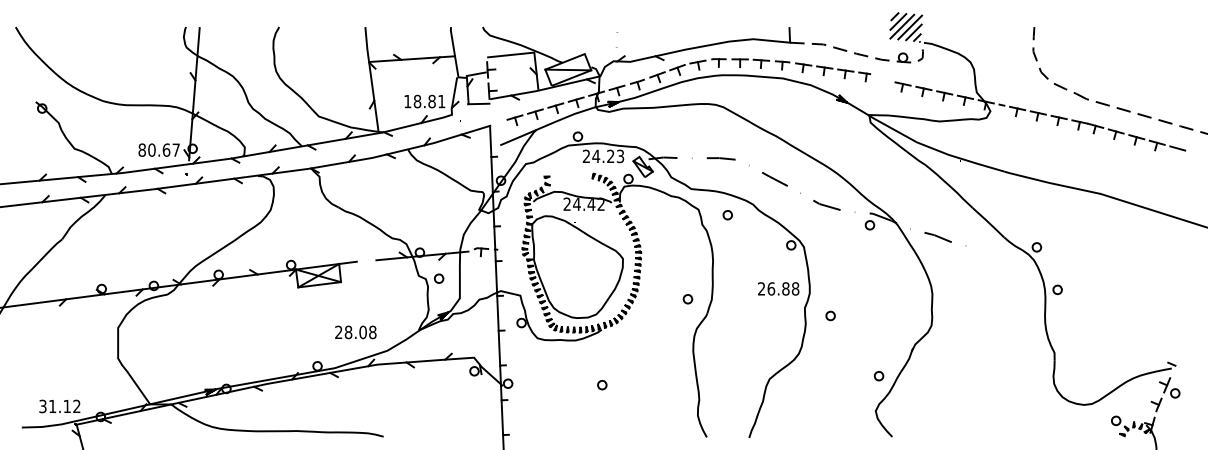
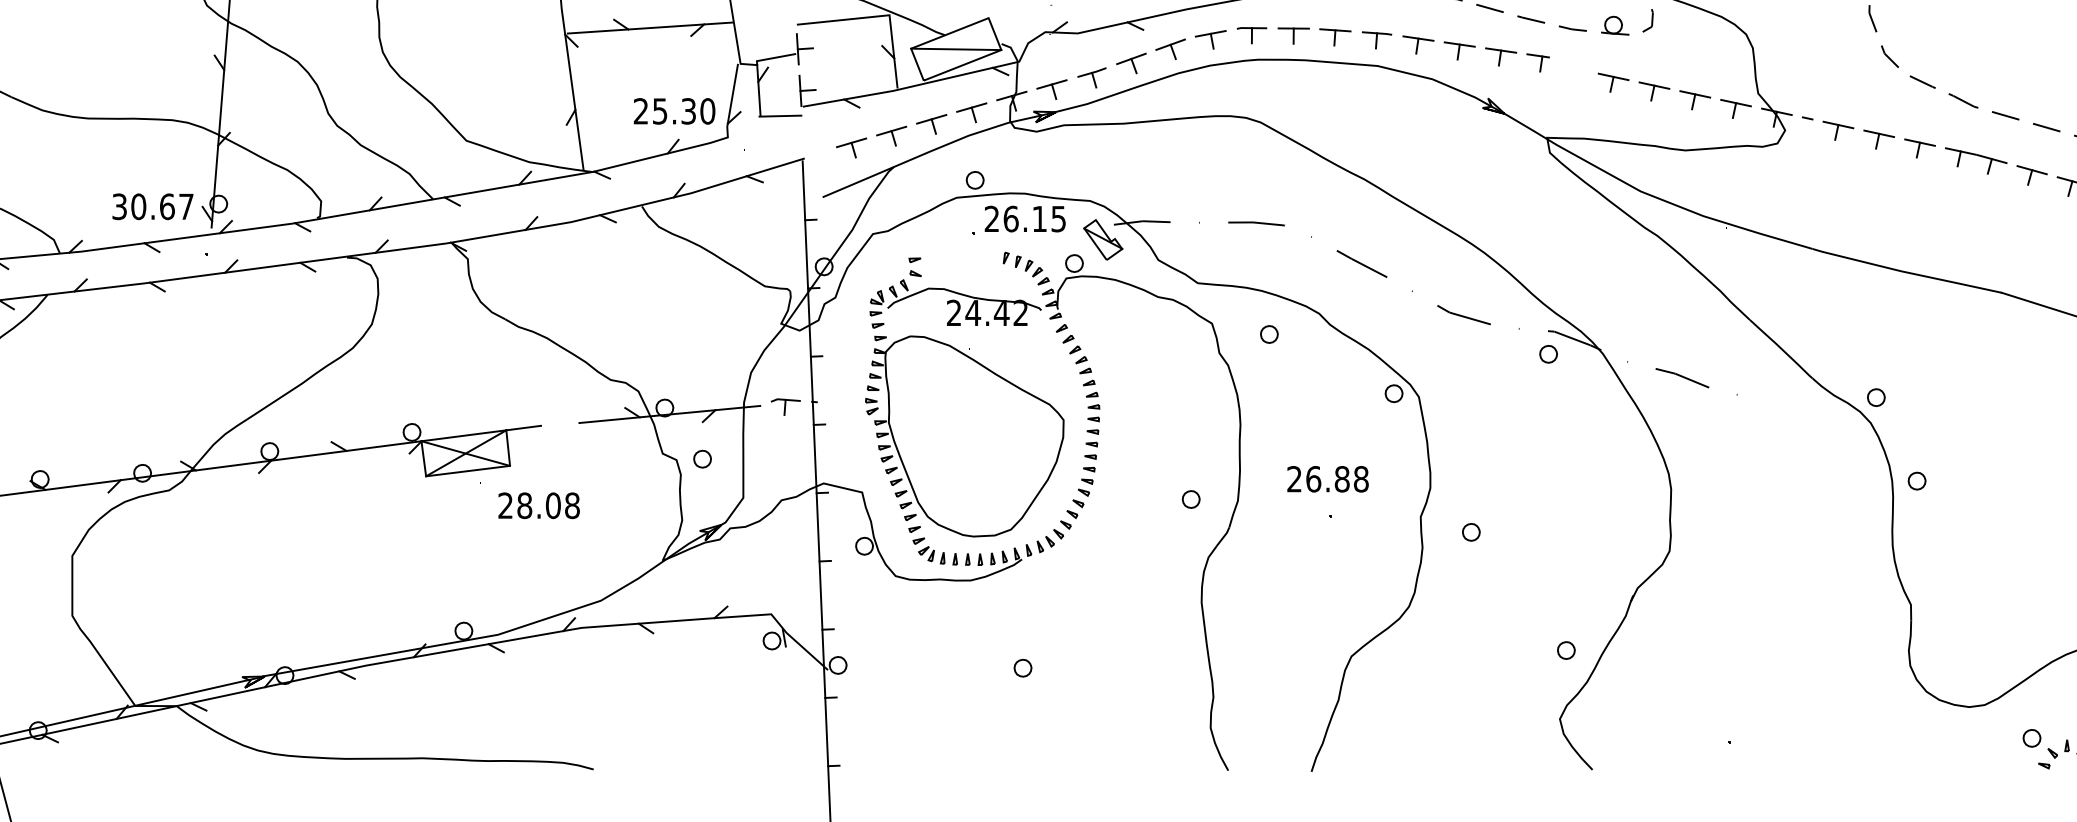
text: (424, 101) -> (673, 111), 18.81 -> 25.30
text: (141, 149) -> (118, 205), 80.67 -> 30.67
text: (608, 156) -> (1035, 219), 24.23 -> 26.15
text: (778, 288) -> (1327, 478), moved
text: (355, 332) -> (538, 505), moved

